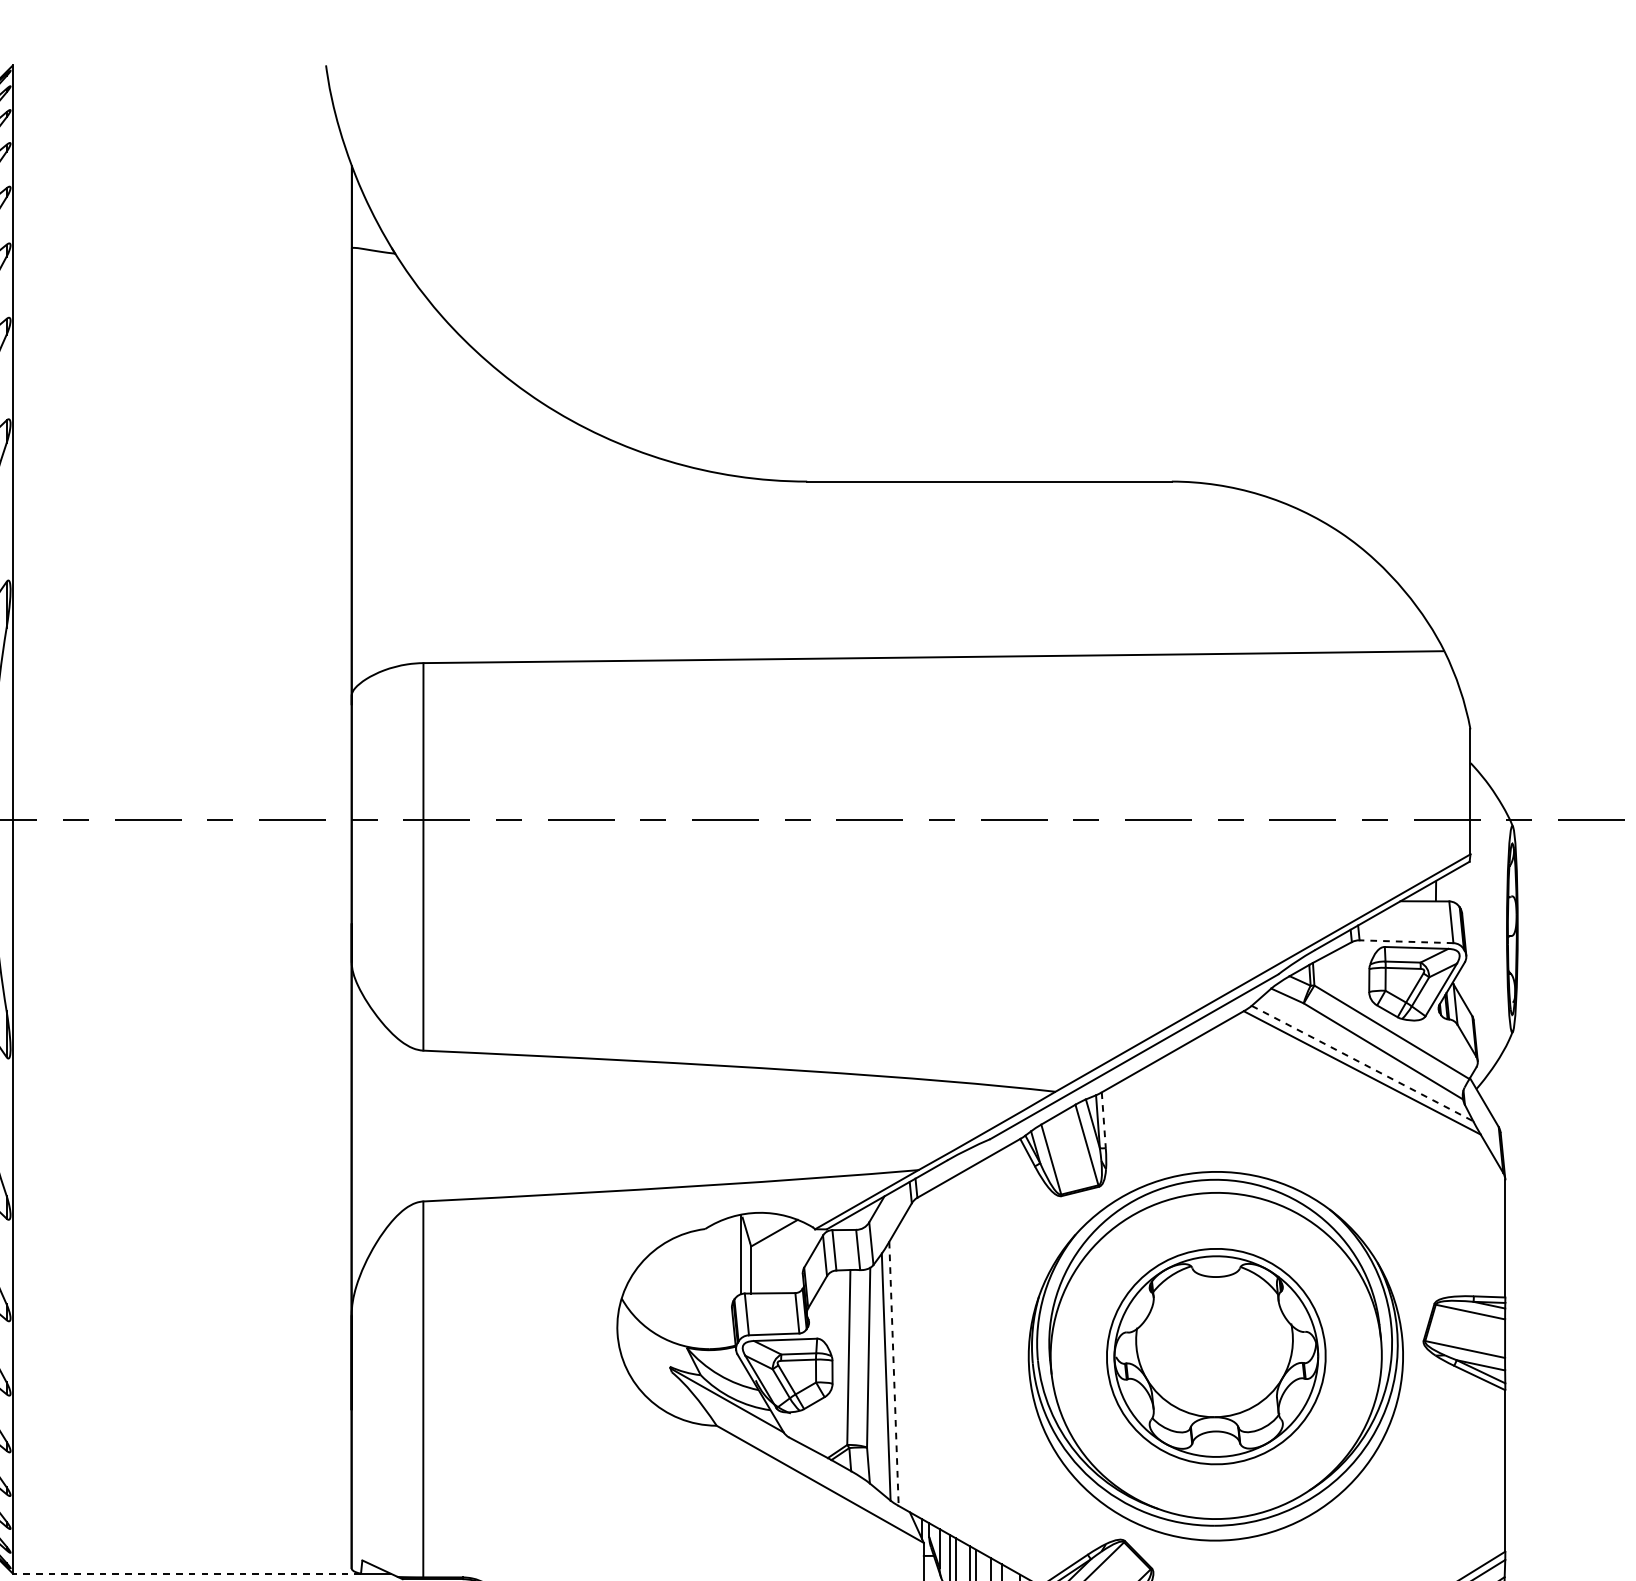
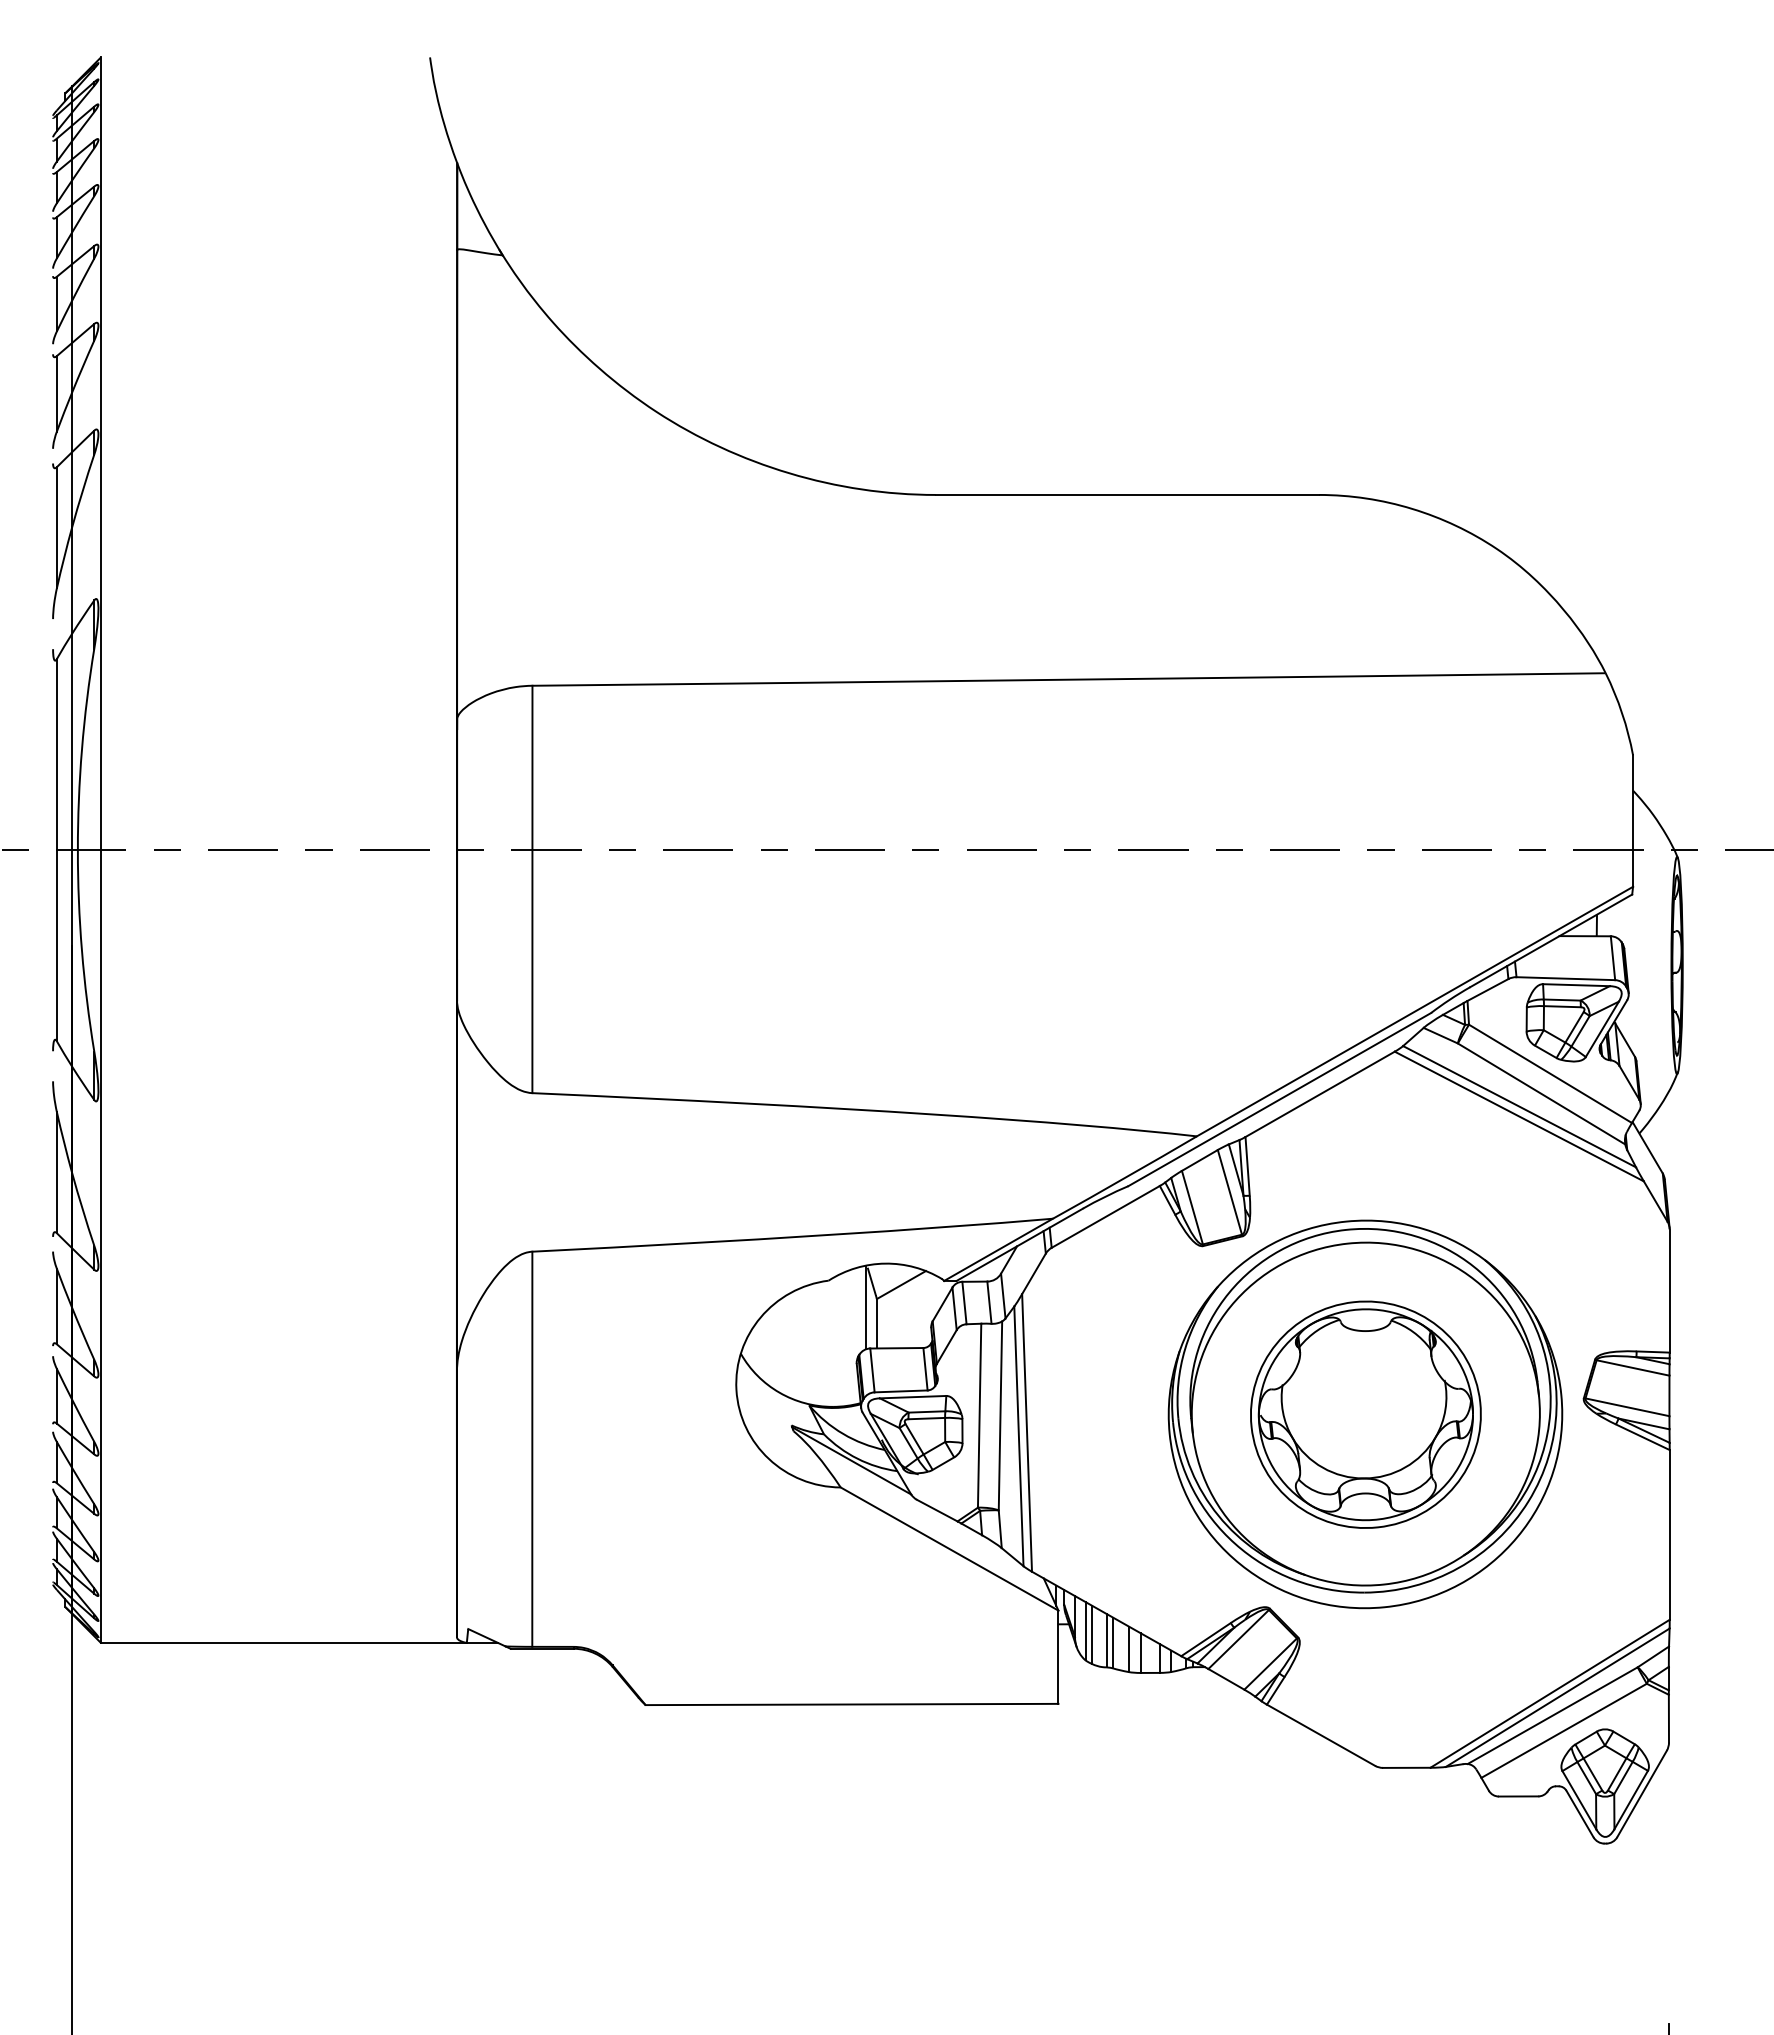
line: (1406, 941) -> (1565, 978), dashed -> solid
line: (1363, 1063) -> (1520, 1106), dashed -> solid
line: (1103, 1120) -> (1247, 1166), dashed -> solid
line: (894, 1373) -> (1027, 1432), dashed -> solid
line: (186, 1574) -> (283, 1643), dashed -> solid

